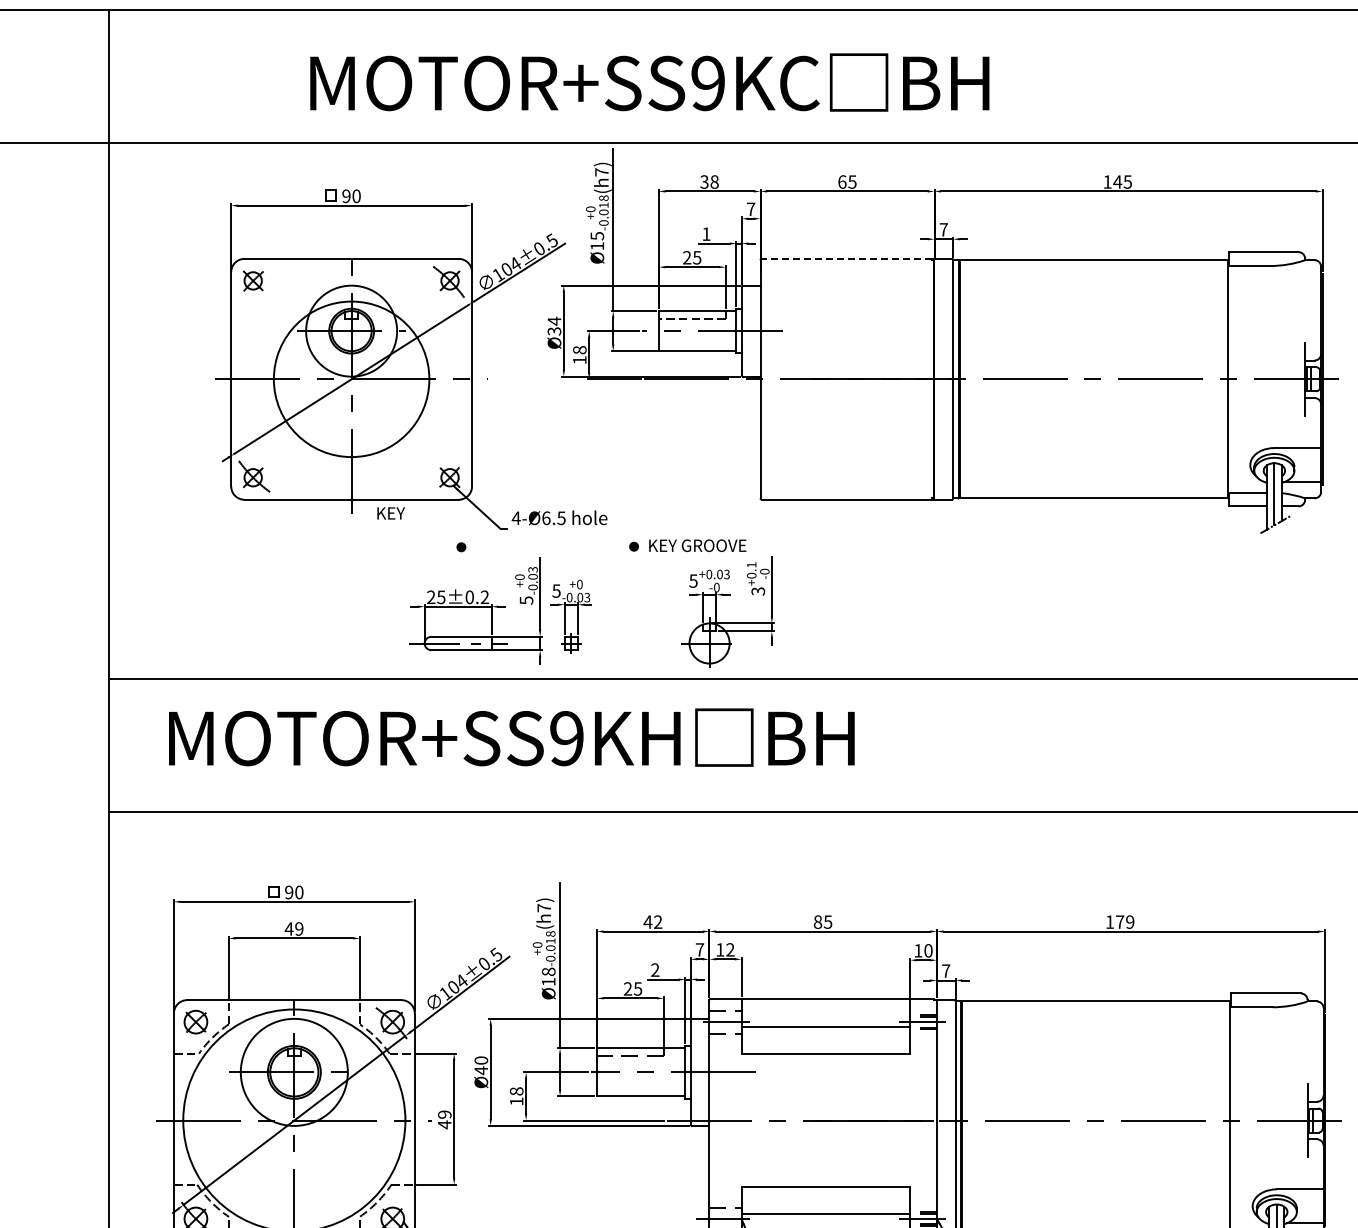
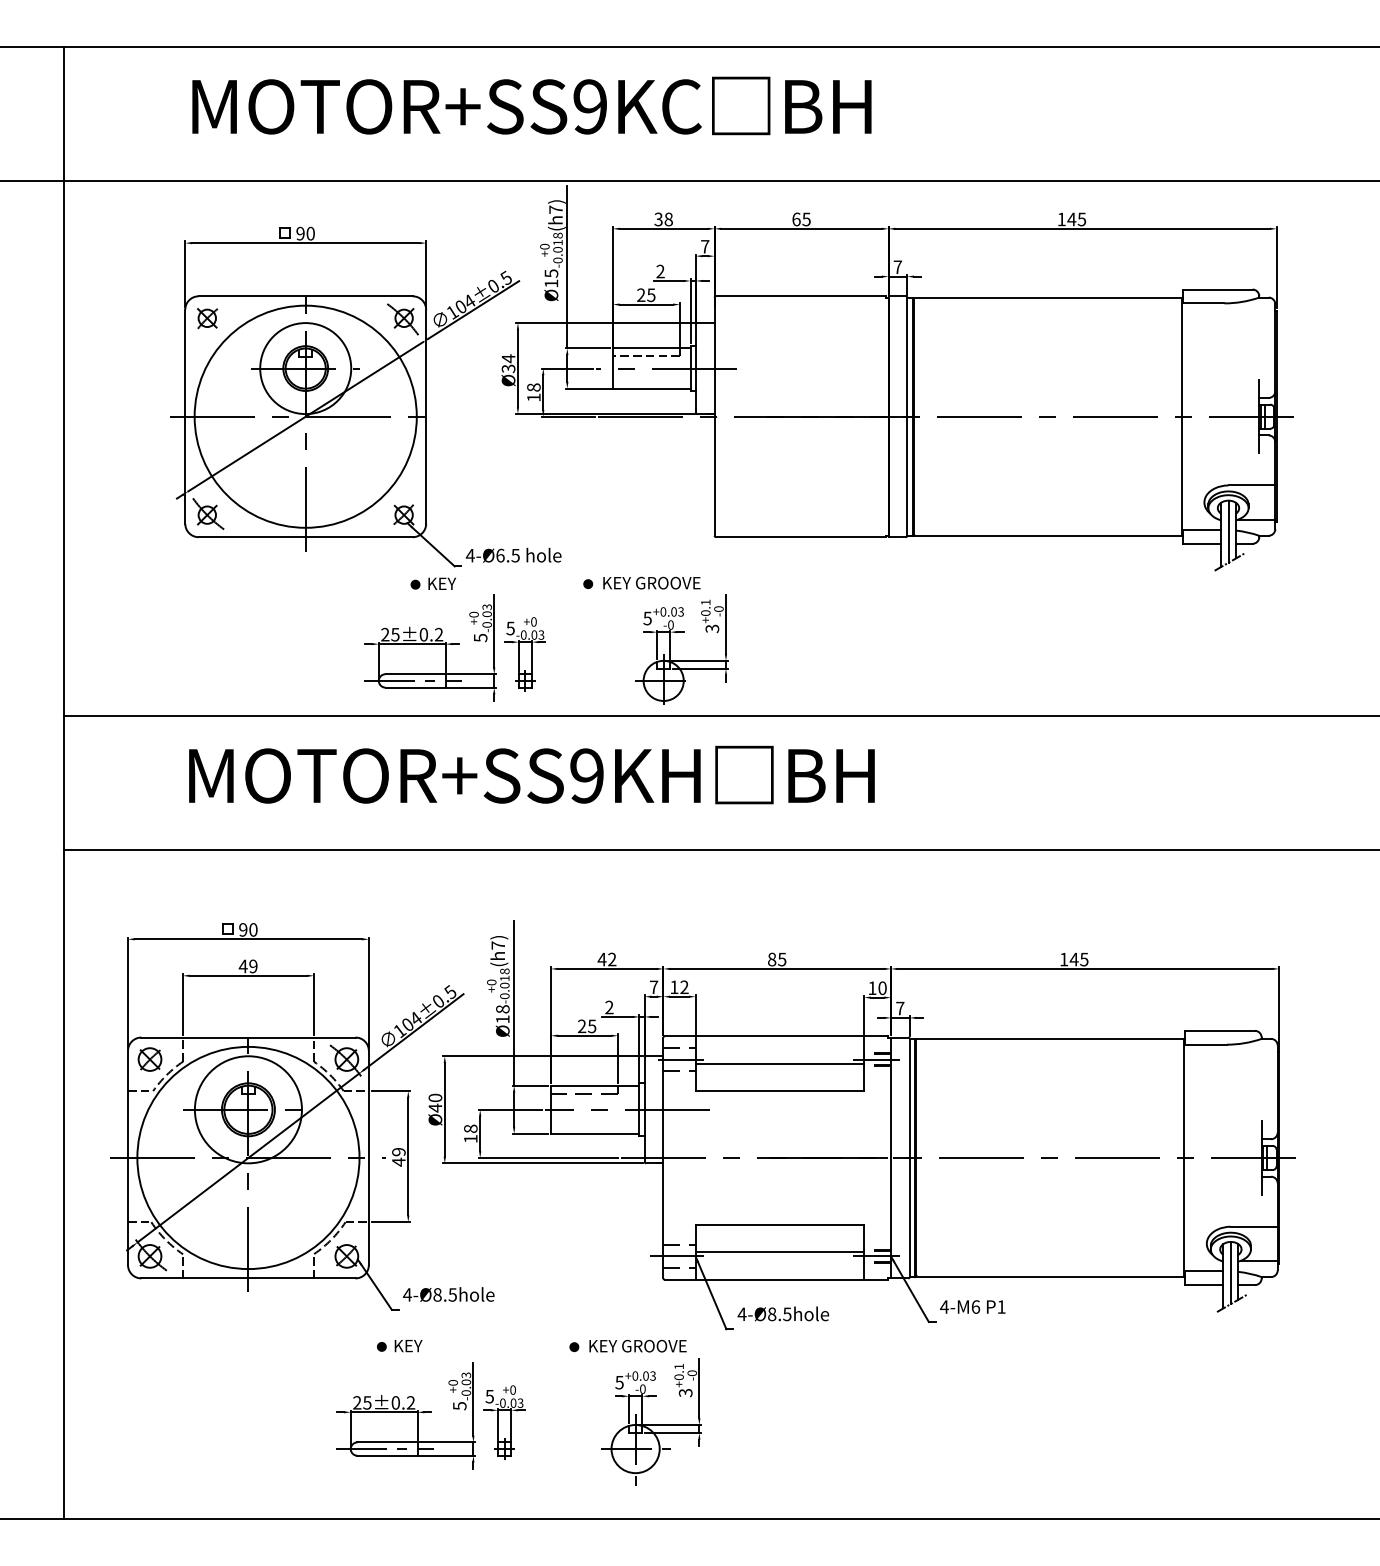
text: (649, 82) -> (531, 105), moved
text: (706, 234) -> (660, 271), 1 -> 2
line: (846, 259) -> (800, 296), dashed -> solid
circle: (351, 379) -> (305, 416), size x1.43
text: (390, 513) -> (441, 583), moved
text: (511, 737) -> (531, 774), moved
text: (1124, 922) -> (1078, 959), 179 -> 145

